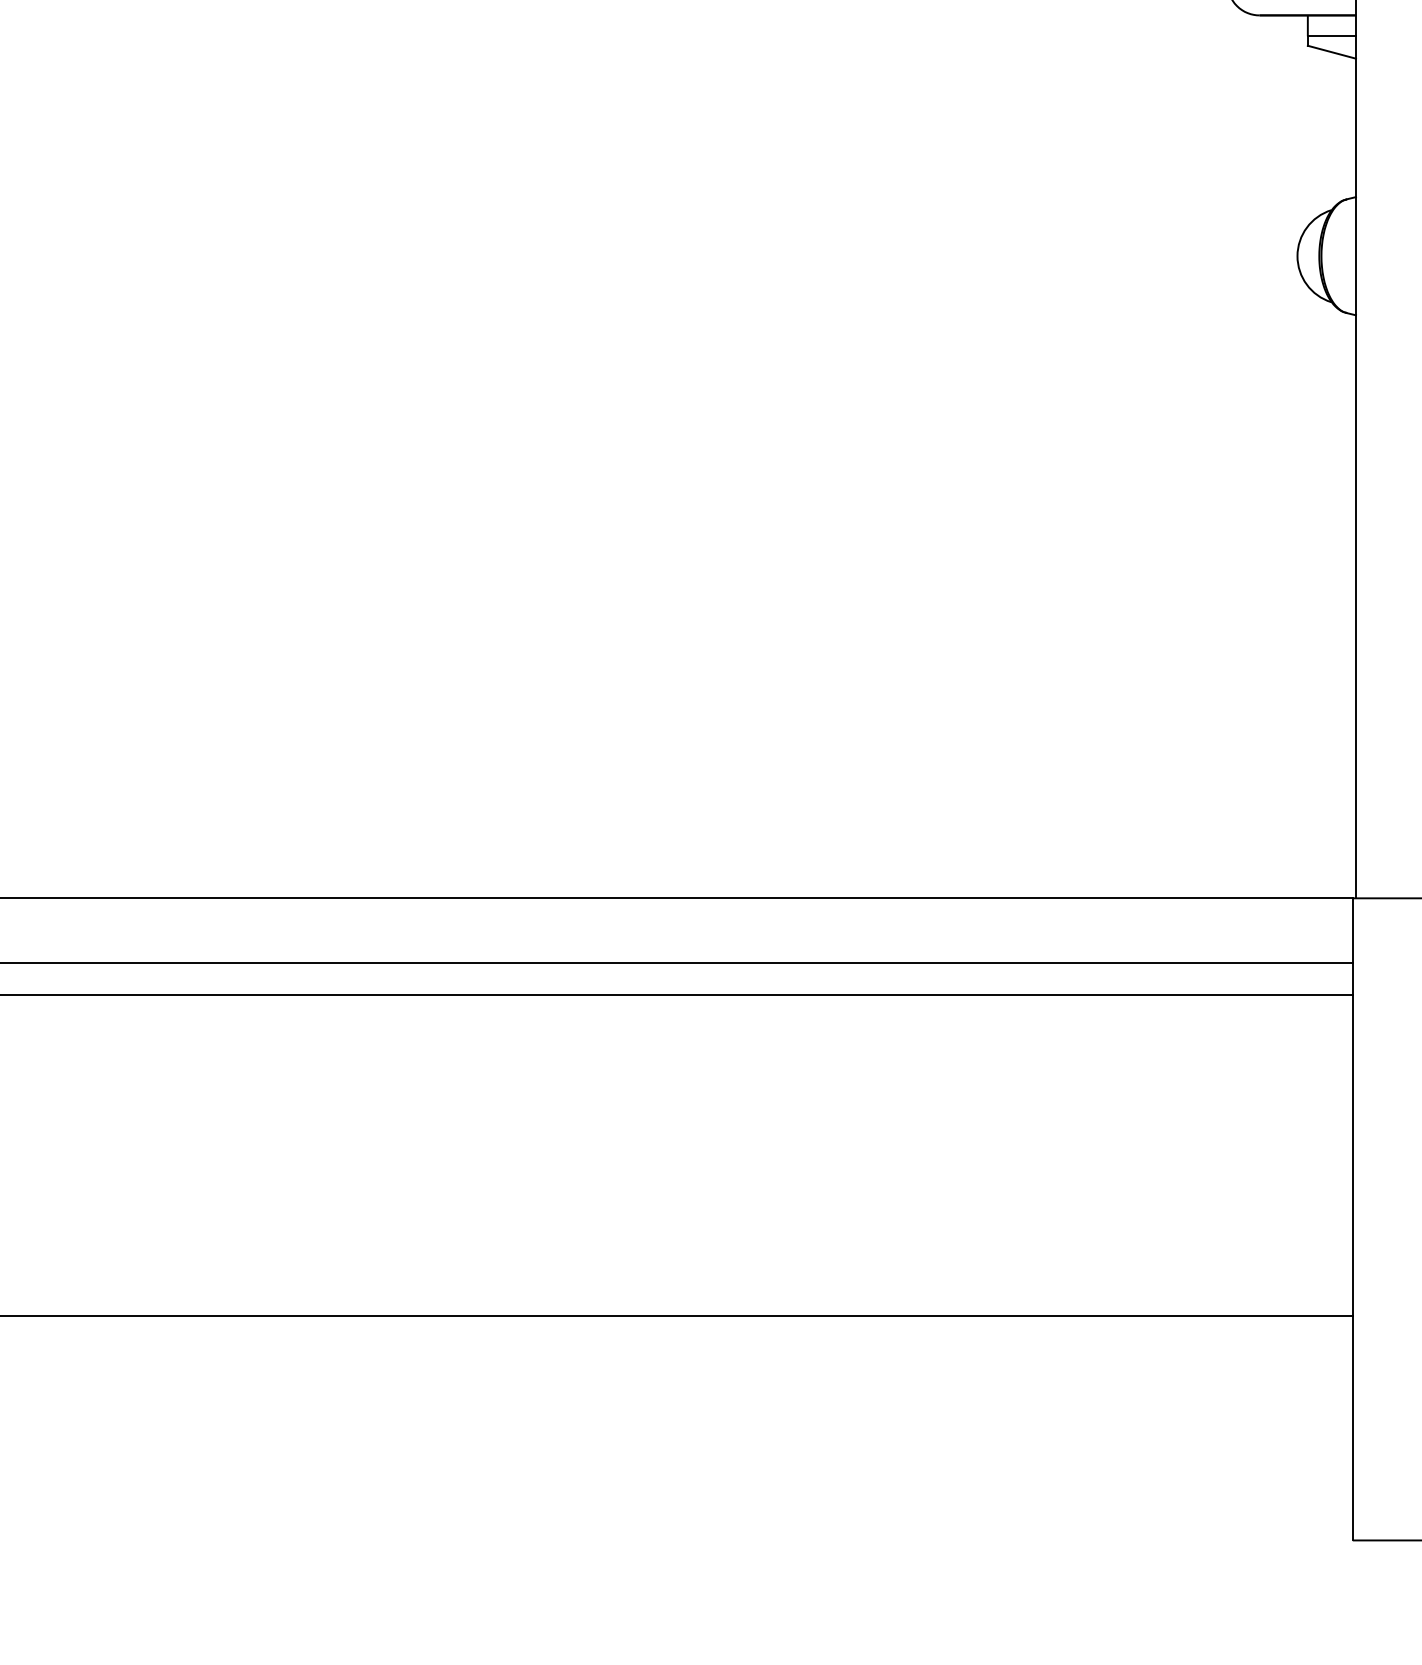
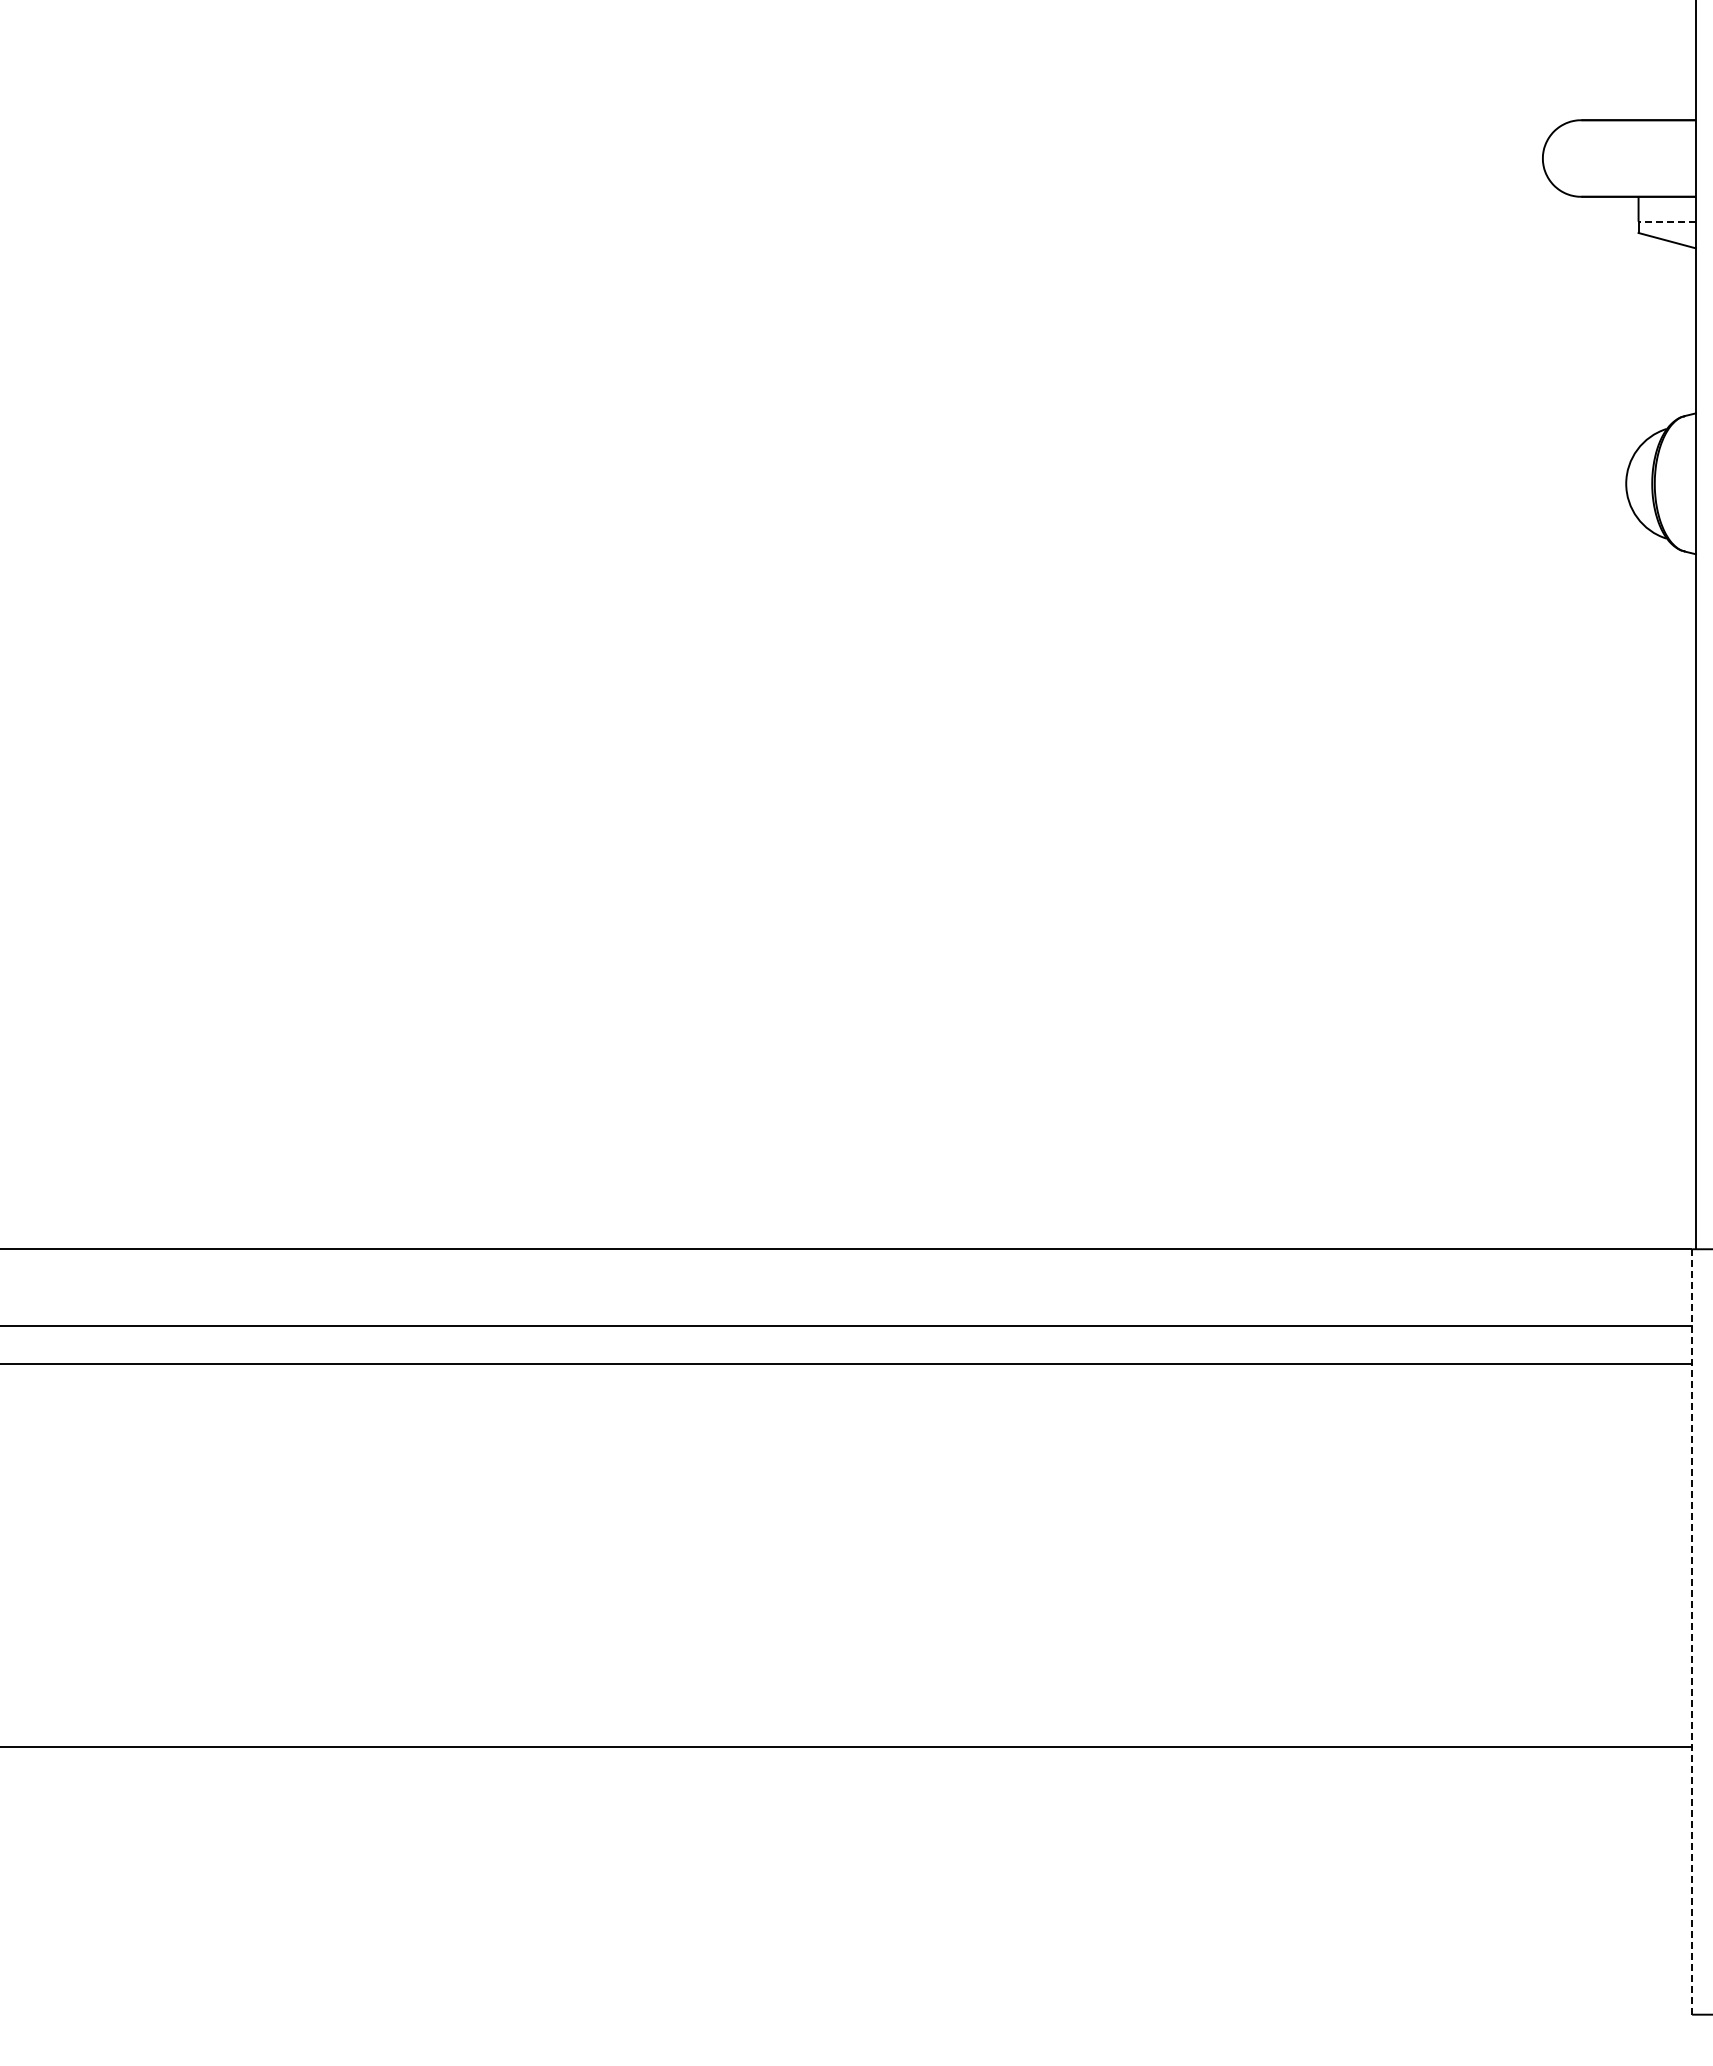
line: (1332, 36) -> (1667, 221), solid -> dashed
line: (1353, 1218) -> (1692, 1631), solid -> dashed

